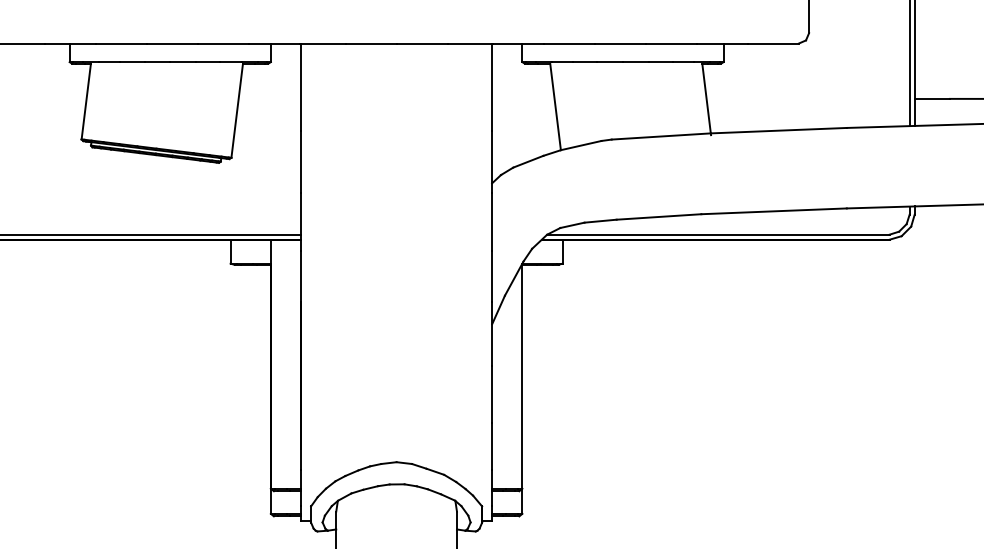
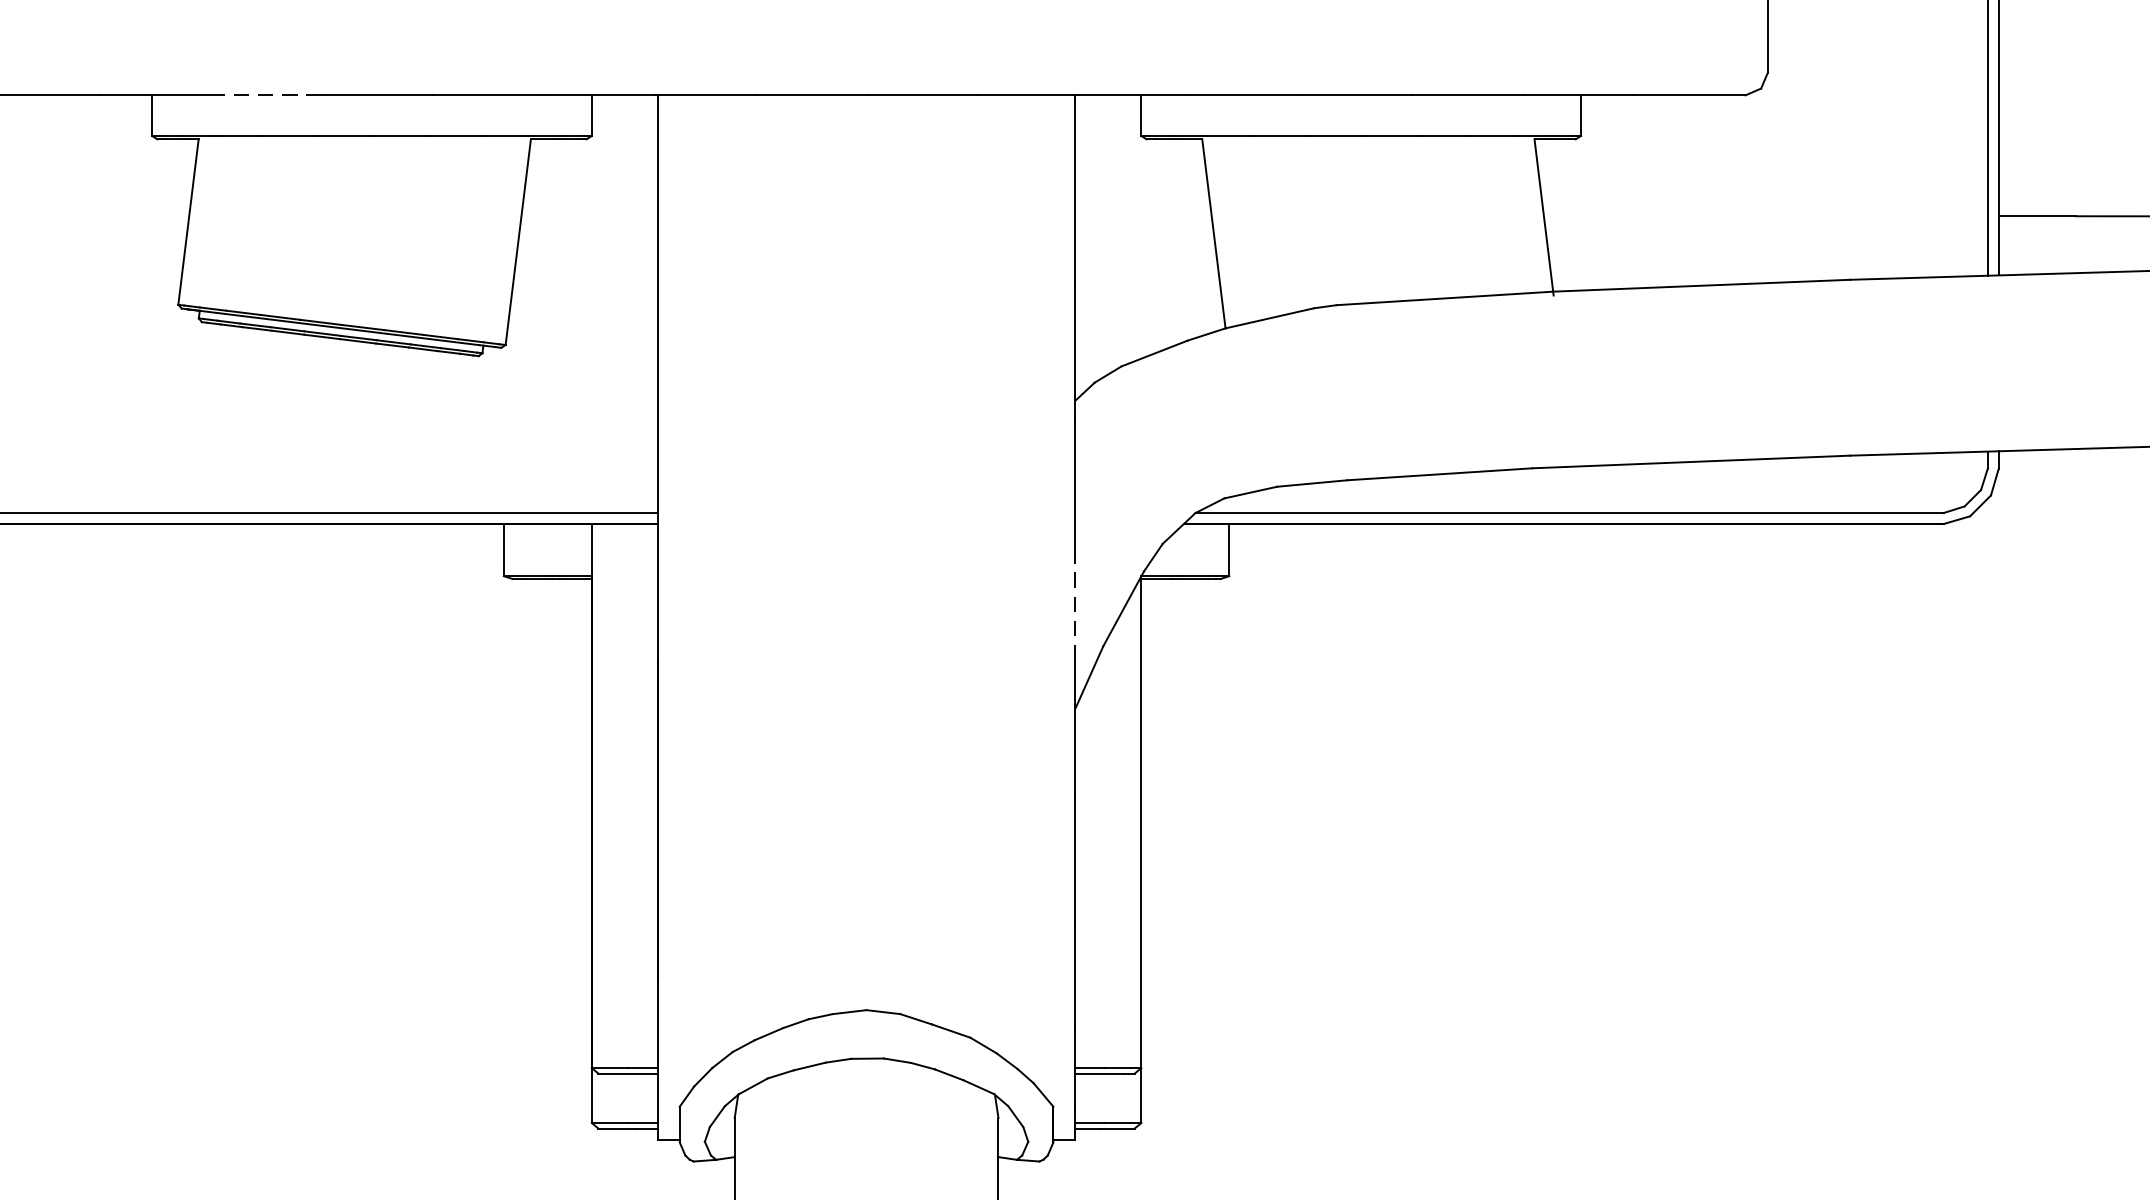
line: (122, 43) -> (267, 95), solid -> dashed
line: (492, 276) -> (1076, 604), solid -> dashed

